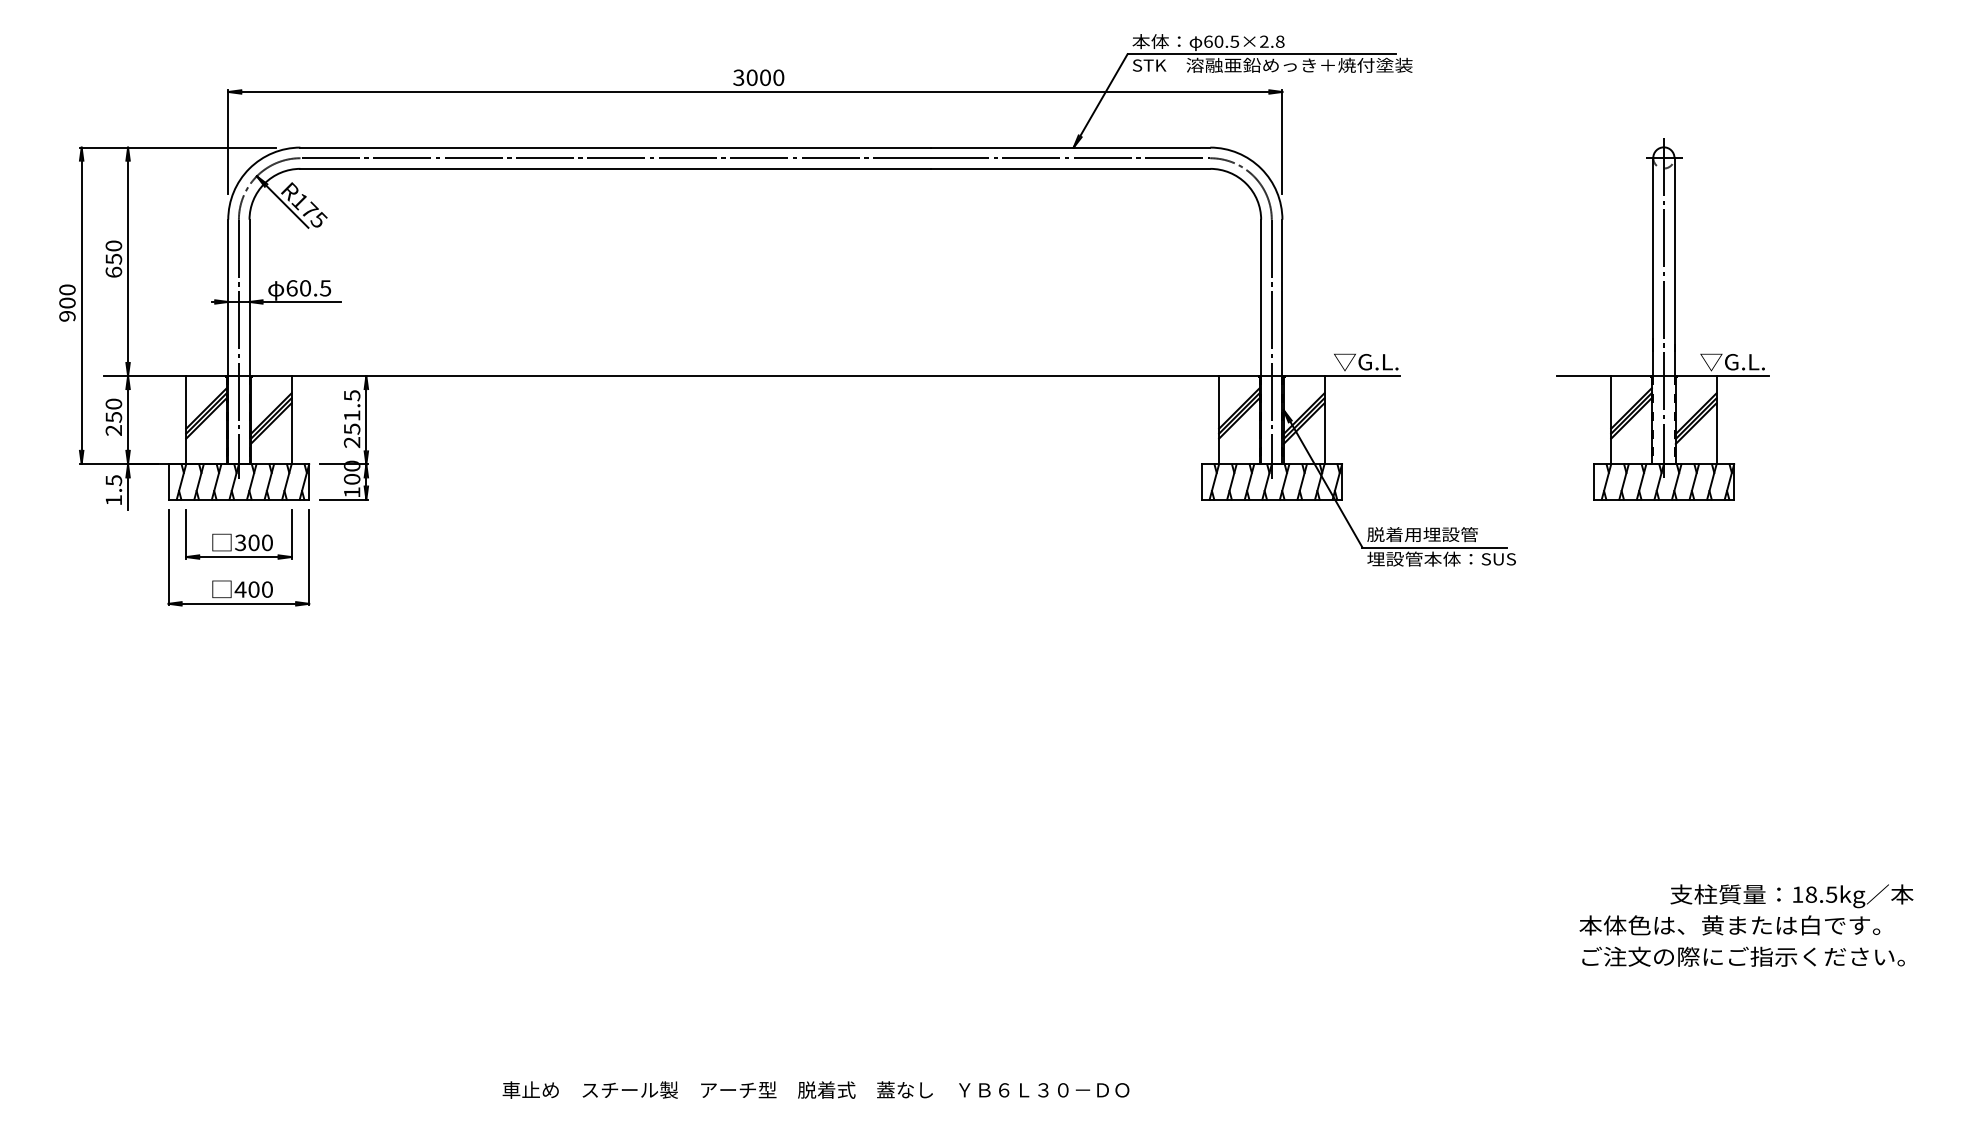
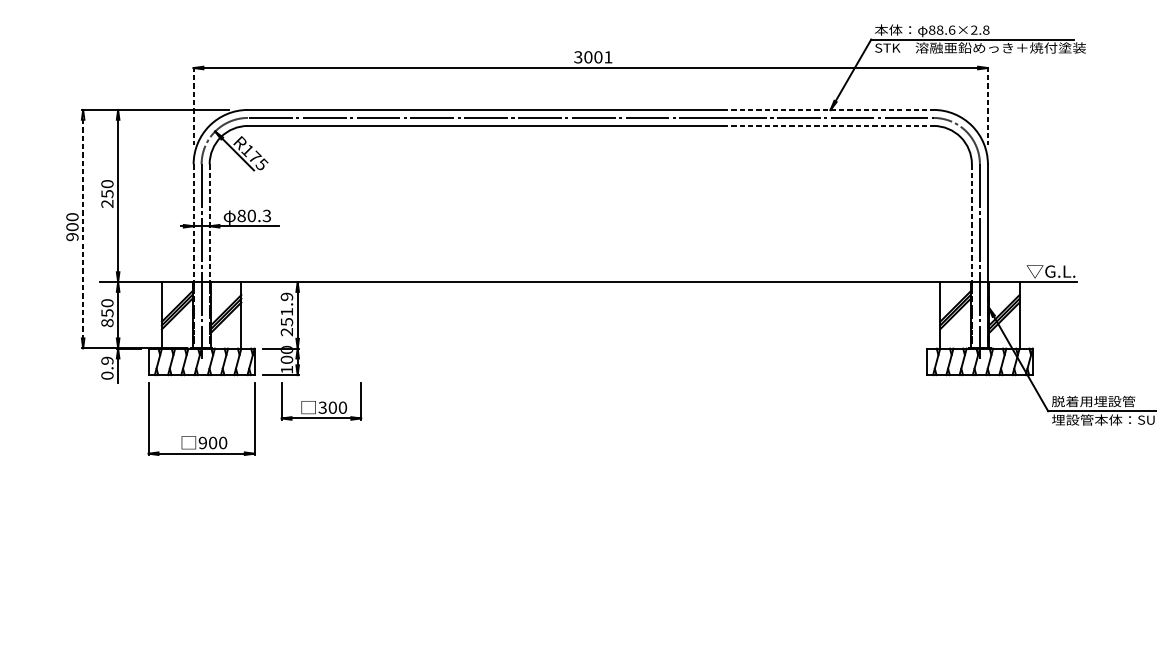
text: (1221, 41) -> (942, 29), 60.5×2.8 -> 88.6×2.8
text: (778, 77) -> (608, 57), 3000 -> 3001
line: (228, 142) -> (193, 106), solid -> dashed
line: (1282, 142) -> (987, 106), solid -> dashed
line: (1070, 147) -> (828, 109), solid -> dashed
line: (1070, 168) -> (828, 125), solid -> dashed
text: (113, 271) -> (107, 203), 650 -> 250
text: (308, 288) -> (254, 216), 60.5 -> 80.3
line: (81, 305) -> (83, 228), solid -> dashed
line: (228, 342) -> (193, 256), solid -> dashed
line: (249, 342) -> (209, 256), solid -> dashed
line: (1261, 342) -> (972, 256), solid -> dashed
text: (351, 395) -> (286, 296), 251.5 -> 251.9
text: (113, 430) -> (107, 323), 250 -> 850
text: (113, 490) -> (107, 368), 1.5 -> 0.9
part: (238, 534) -> (321, 401), moved
text: (240, 589) -> (202, 442), 400 -> 900

